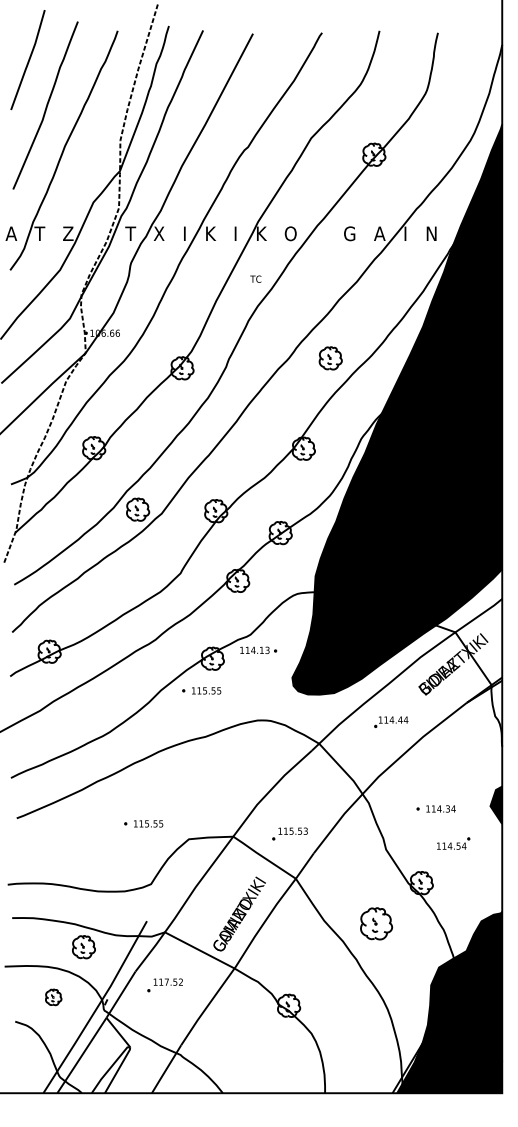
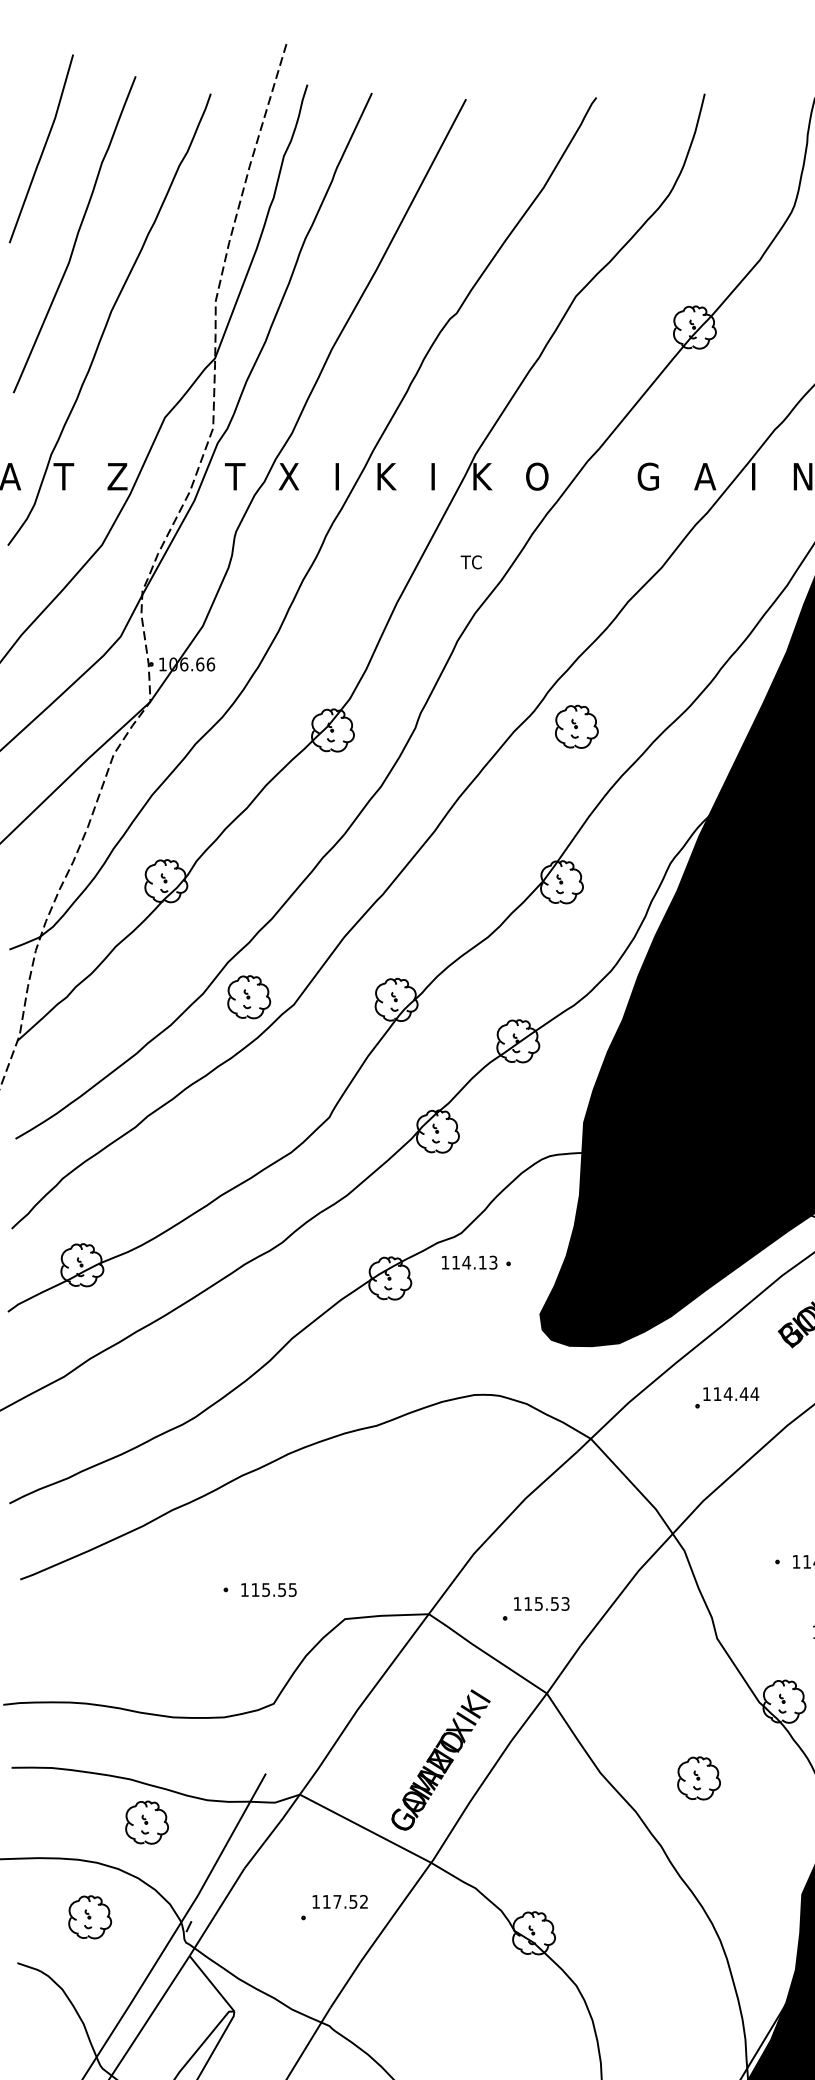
part: (330, 358) -> (576, 727), moved
part: (201, 690) -> (368, 1338), removed
part: (376, 923) -> (698, 1777), size x0.71
part: (164, 985) -> (332, 1908), moved
part: (53, 997) -> (89, 1917), size x1.43

